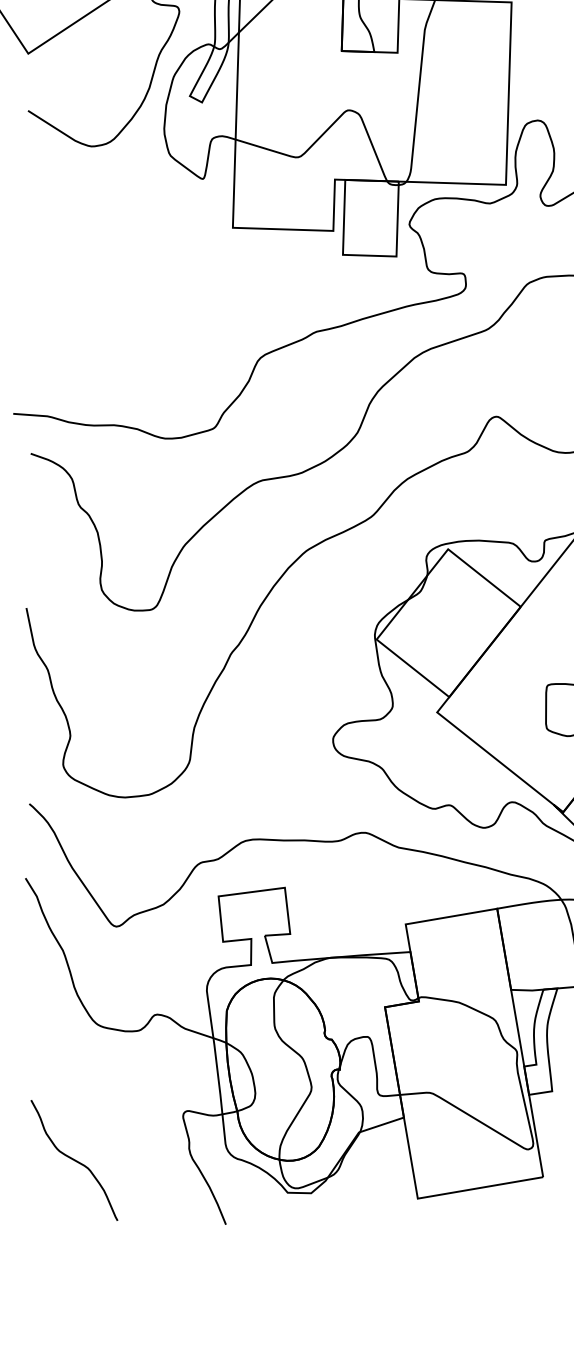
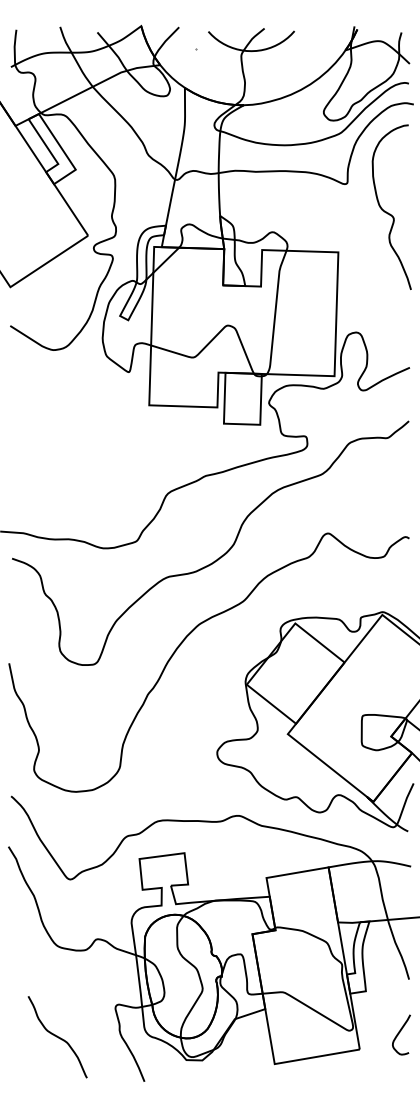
curve: (74, 1160) -> (57, 1037), moved

